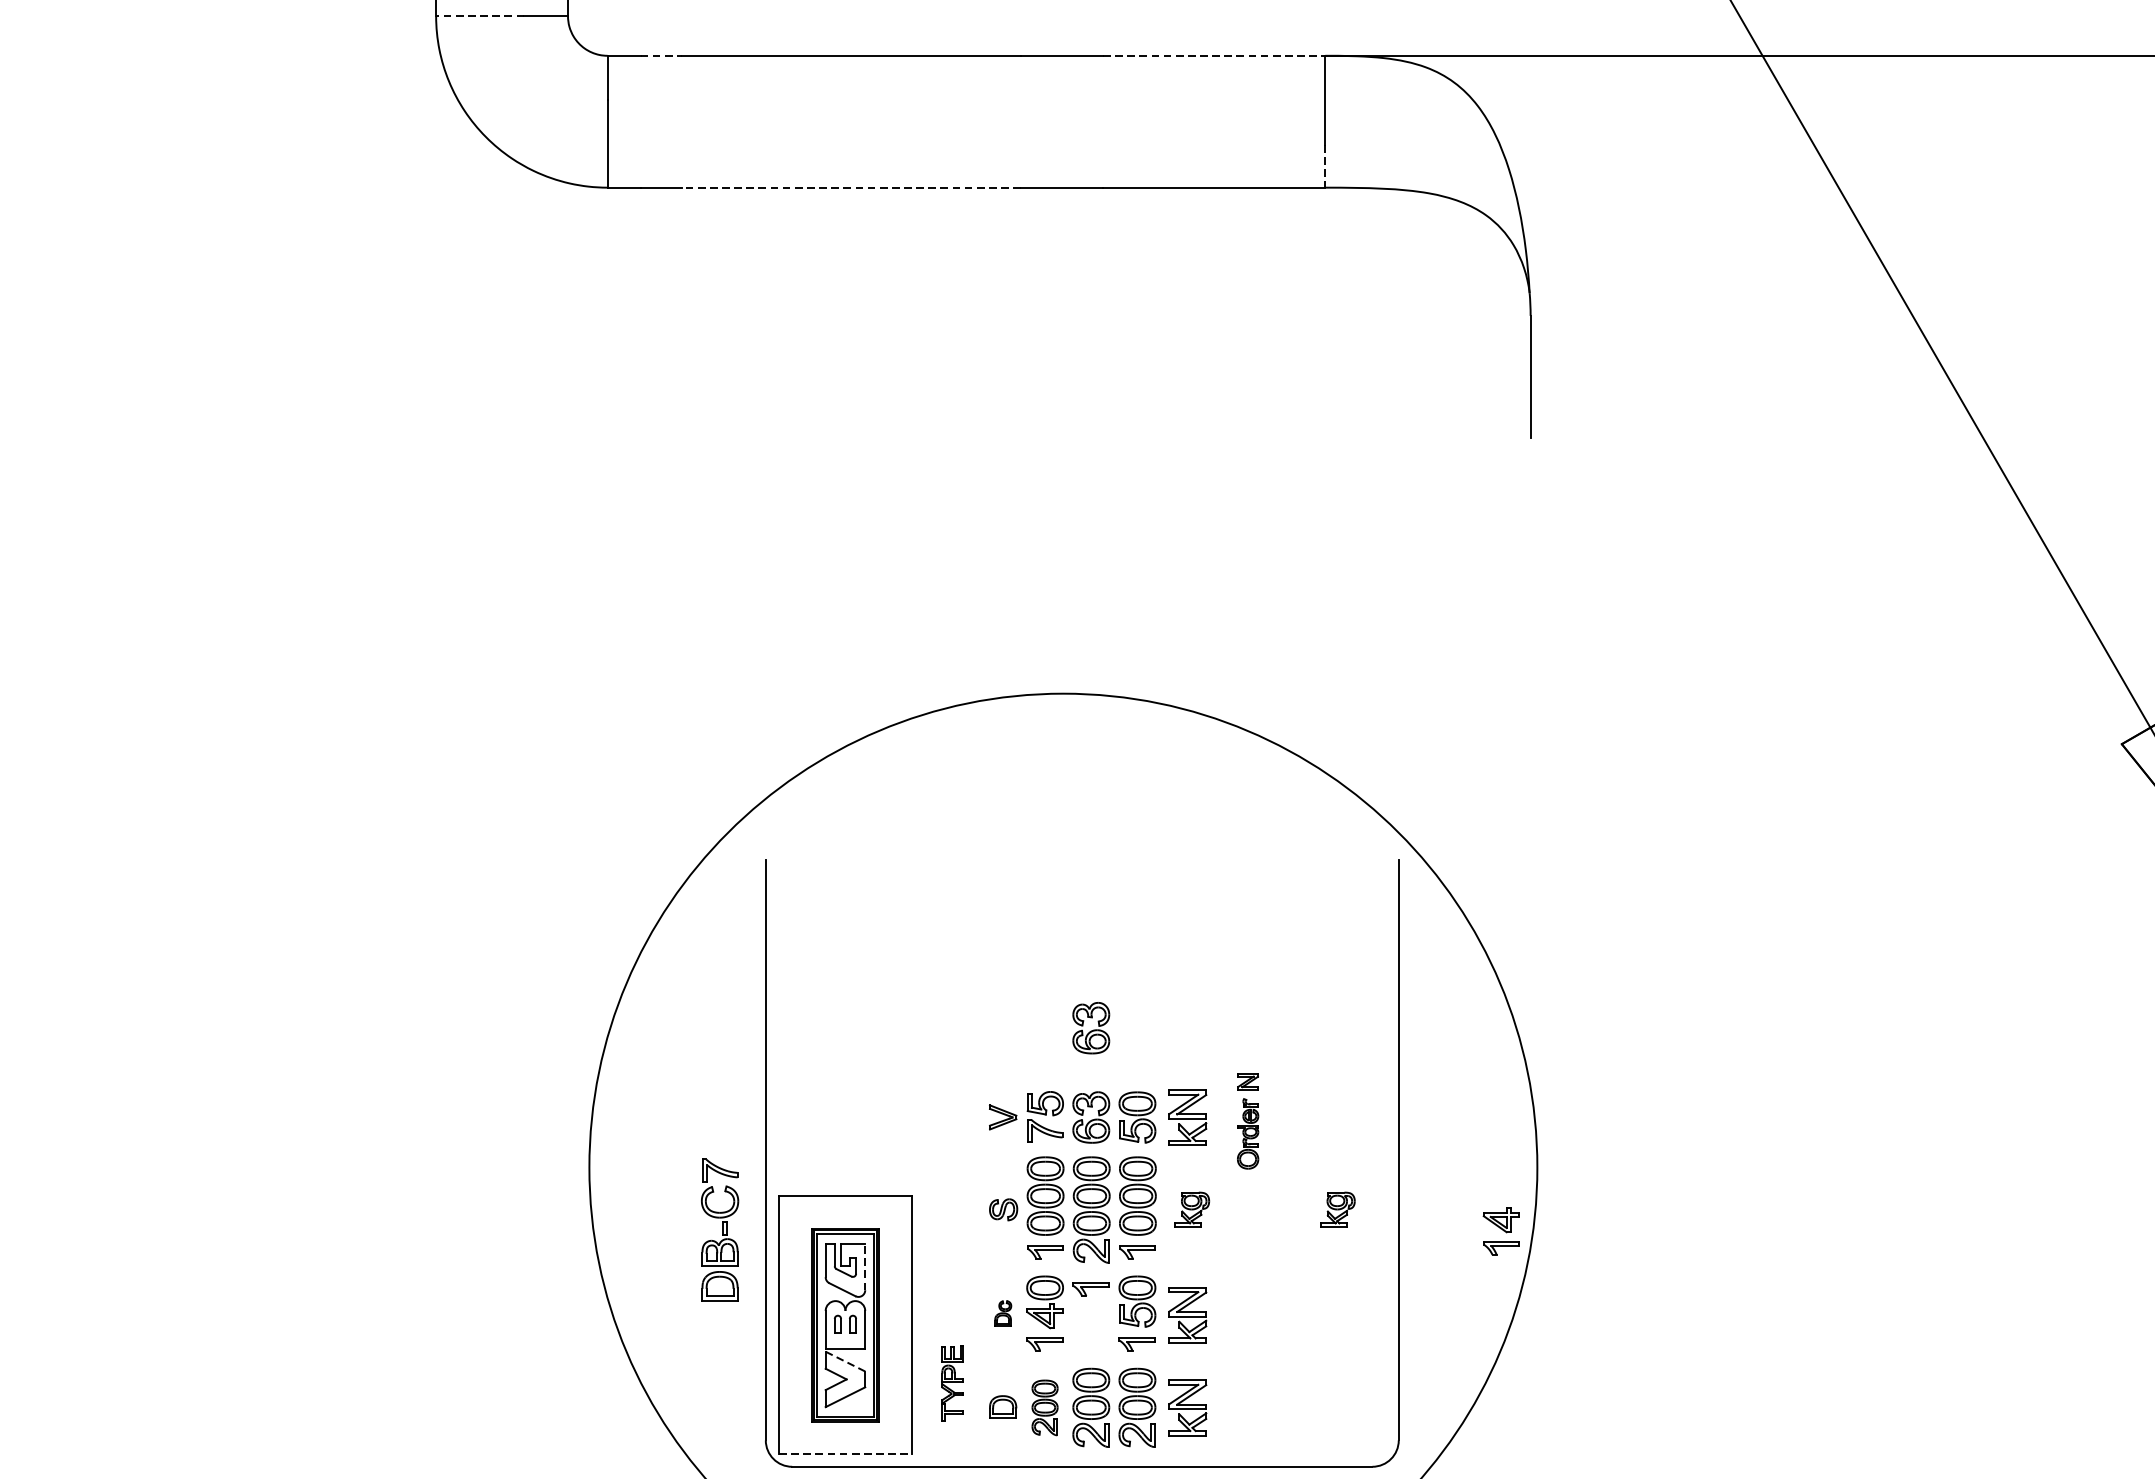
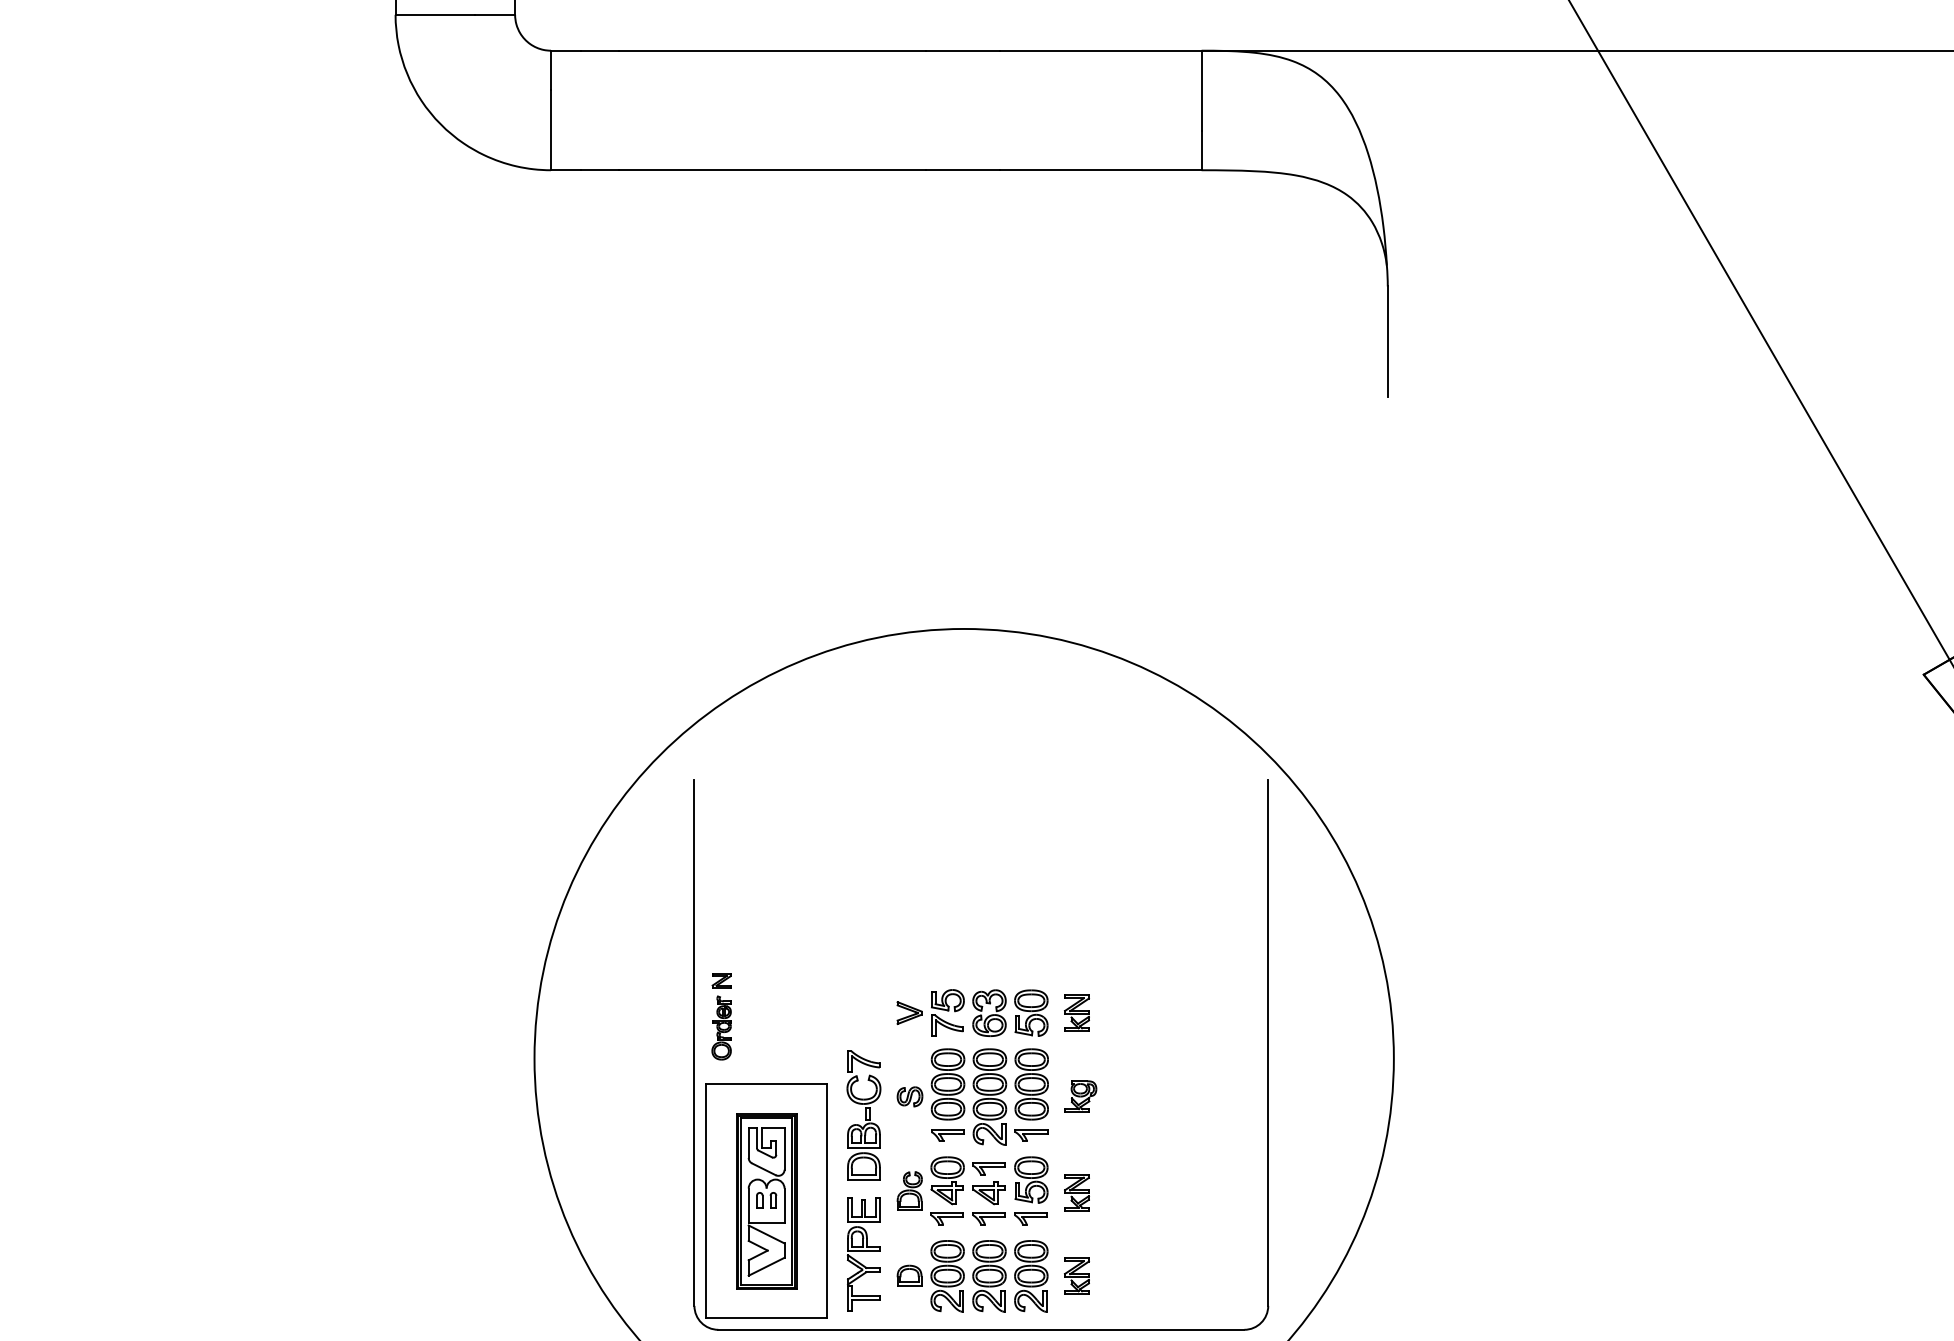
line: (480, 15) -> (435, 14), dashed -> solid
line: (661, 55) -> (599, 50), dashed -> solid
line: (1213, 55) -> (1100, 50), dashed -> solid
line: (1325, 166) -> (1201, 151), dashed -> solid
line: (851, 187) -> (772, 170), dashed -> solid
part: (1091, 1027) -> (989, 931), removed
part: (1187, 1116) -> (1076, 1012), size x0.71
part: (1247, 1121) -> (721, 1016), moved
part: (1337, 1209) -> (1212, 1096), removed
part: (719, 1230) -> (863, 1115), moved
part: (1500, 1231) -> (988, 1203), moved
line: (865, 1266) -> (784, 1148), dashed -> solid
part: (1003, 1313) -> (909, 1190), size x1.67
part: (1187, 1315) -> (1076, 1192), size x0.71
line: (845, 1361) -> (766, 1234), dashed -> solid
part: (952, 1383) -> (863, 1254), size x1.67
part: (1187, 1406) -> (1076, 1275), size x0.71
part: (1044, 1407) -> (947, 1276), size x1.43
line: (846, 1453) -> (767, 1317), dashed -> solid

